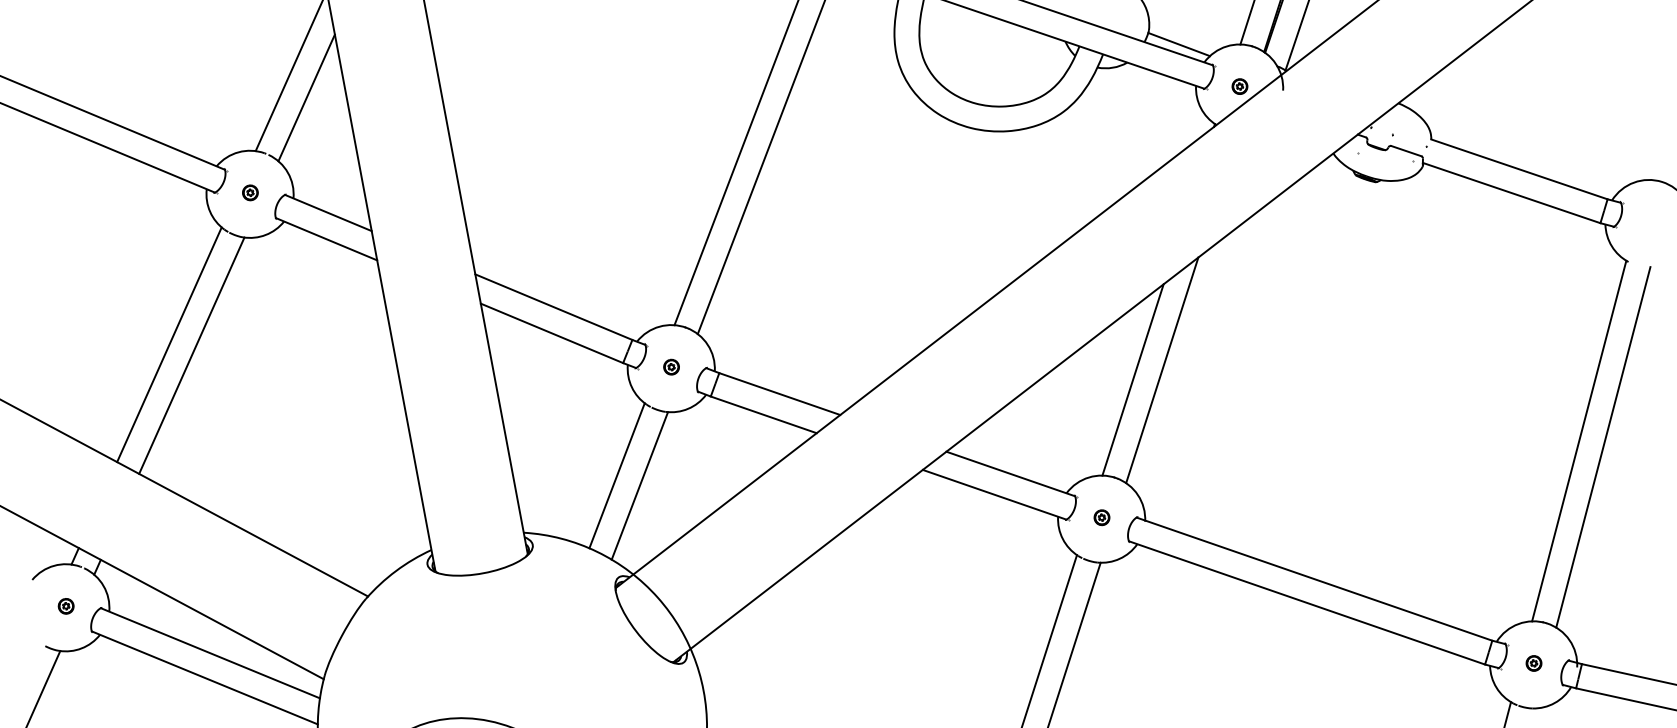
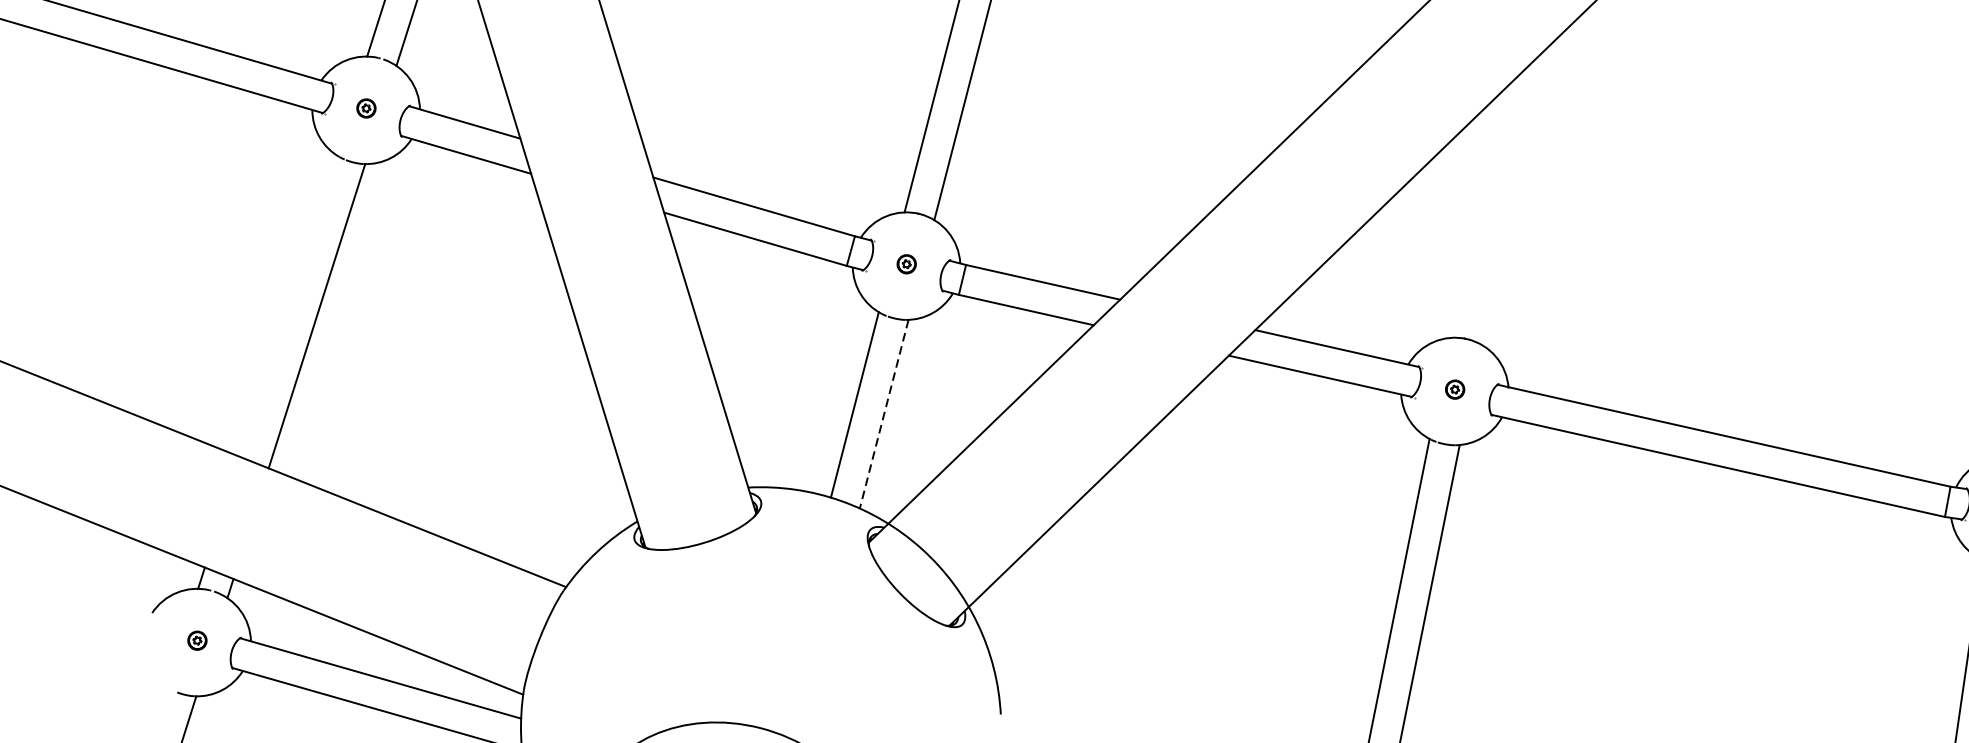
line: (169, 344) -> (288, 305), removed
line: (1162, 370) -> (1509, 200), removed
line: (1132, 379) -> (1473, 215), removed
line: (639, 485) -> (883, 413), solid -> dashed

